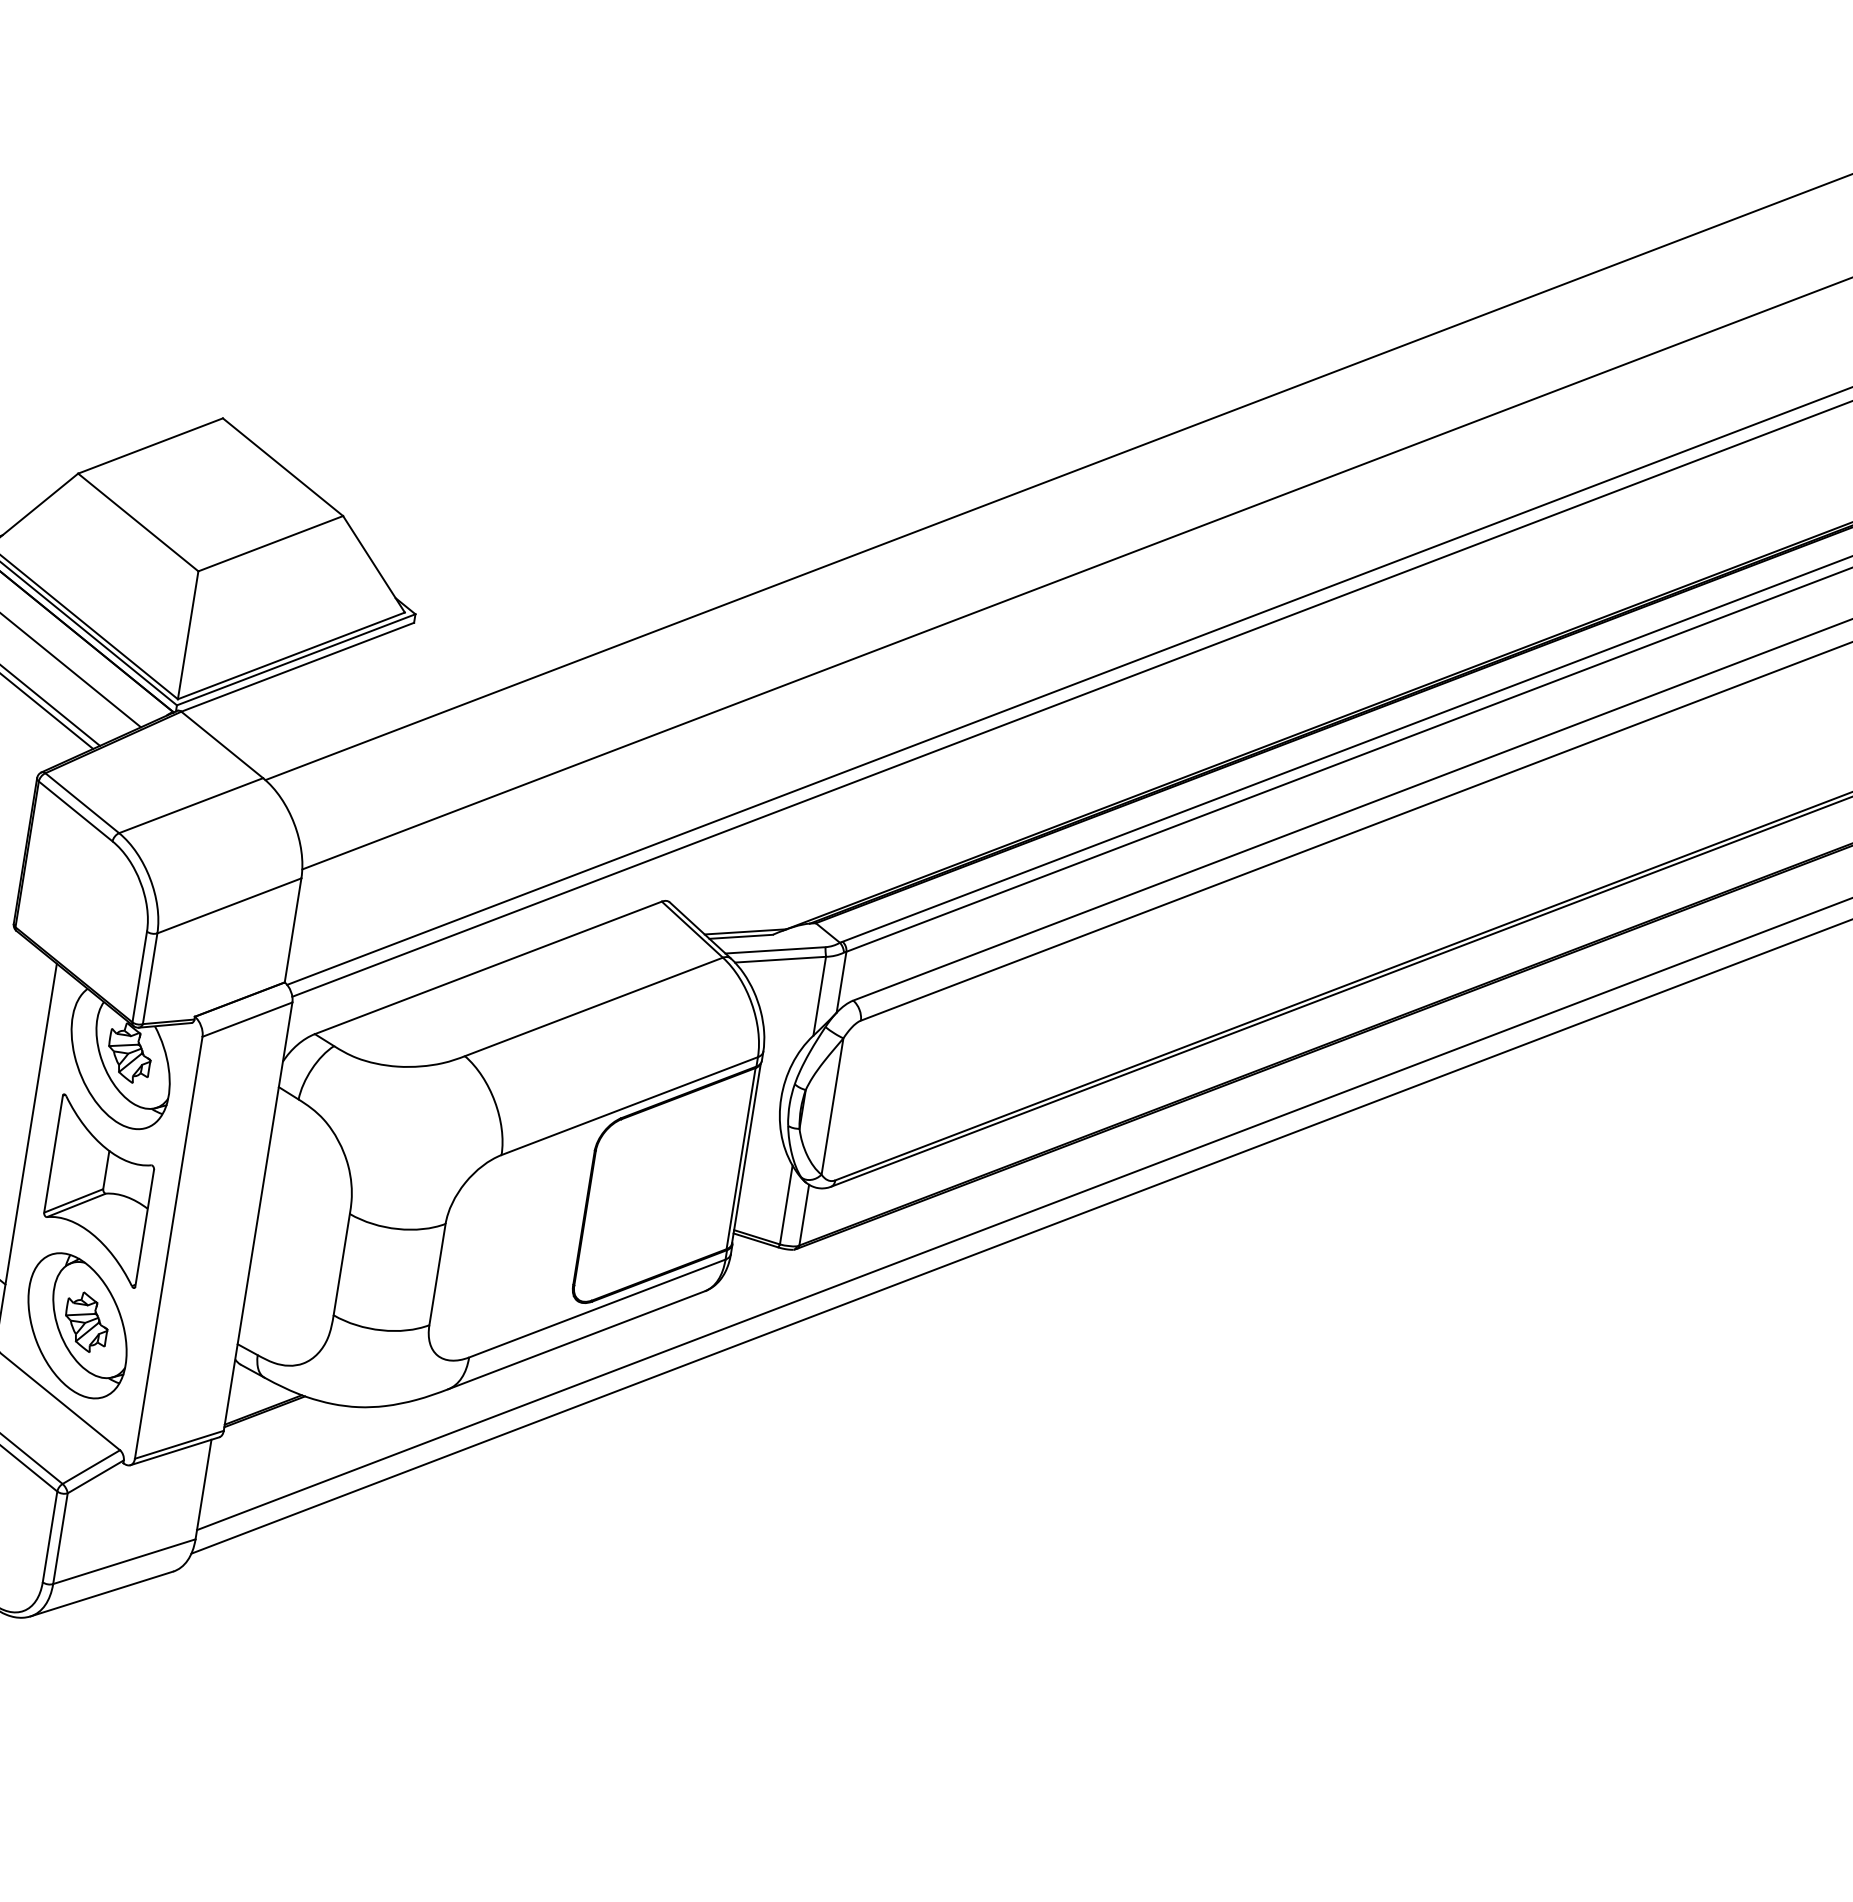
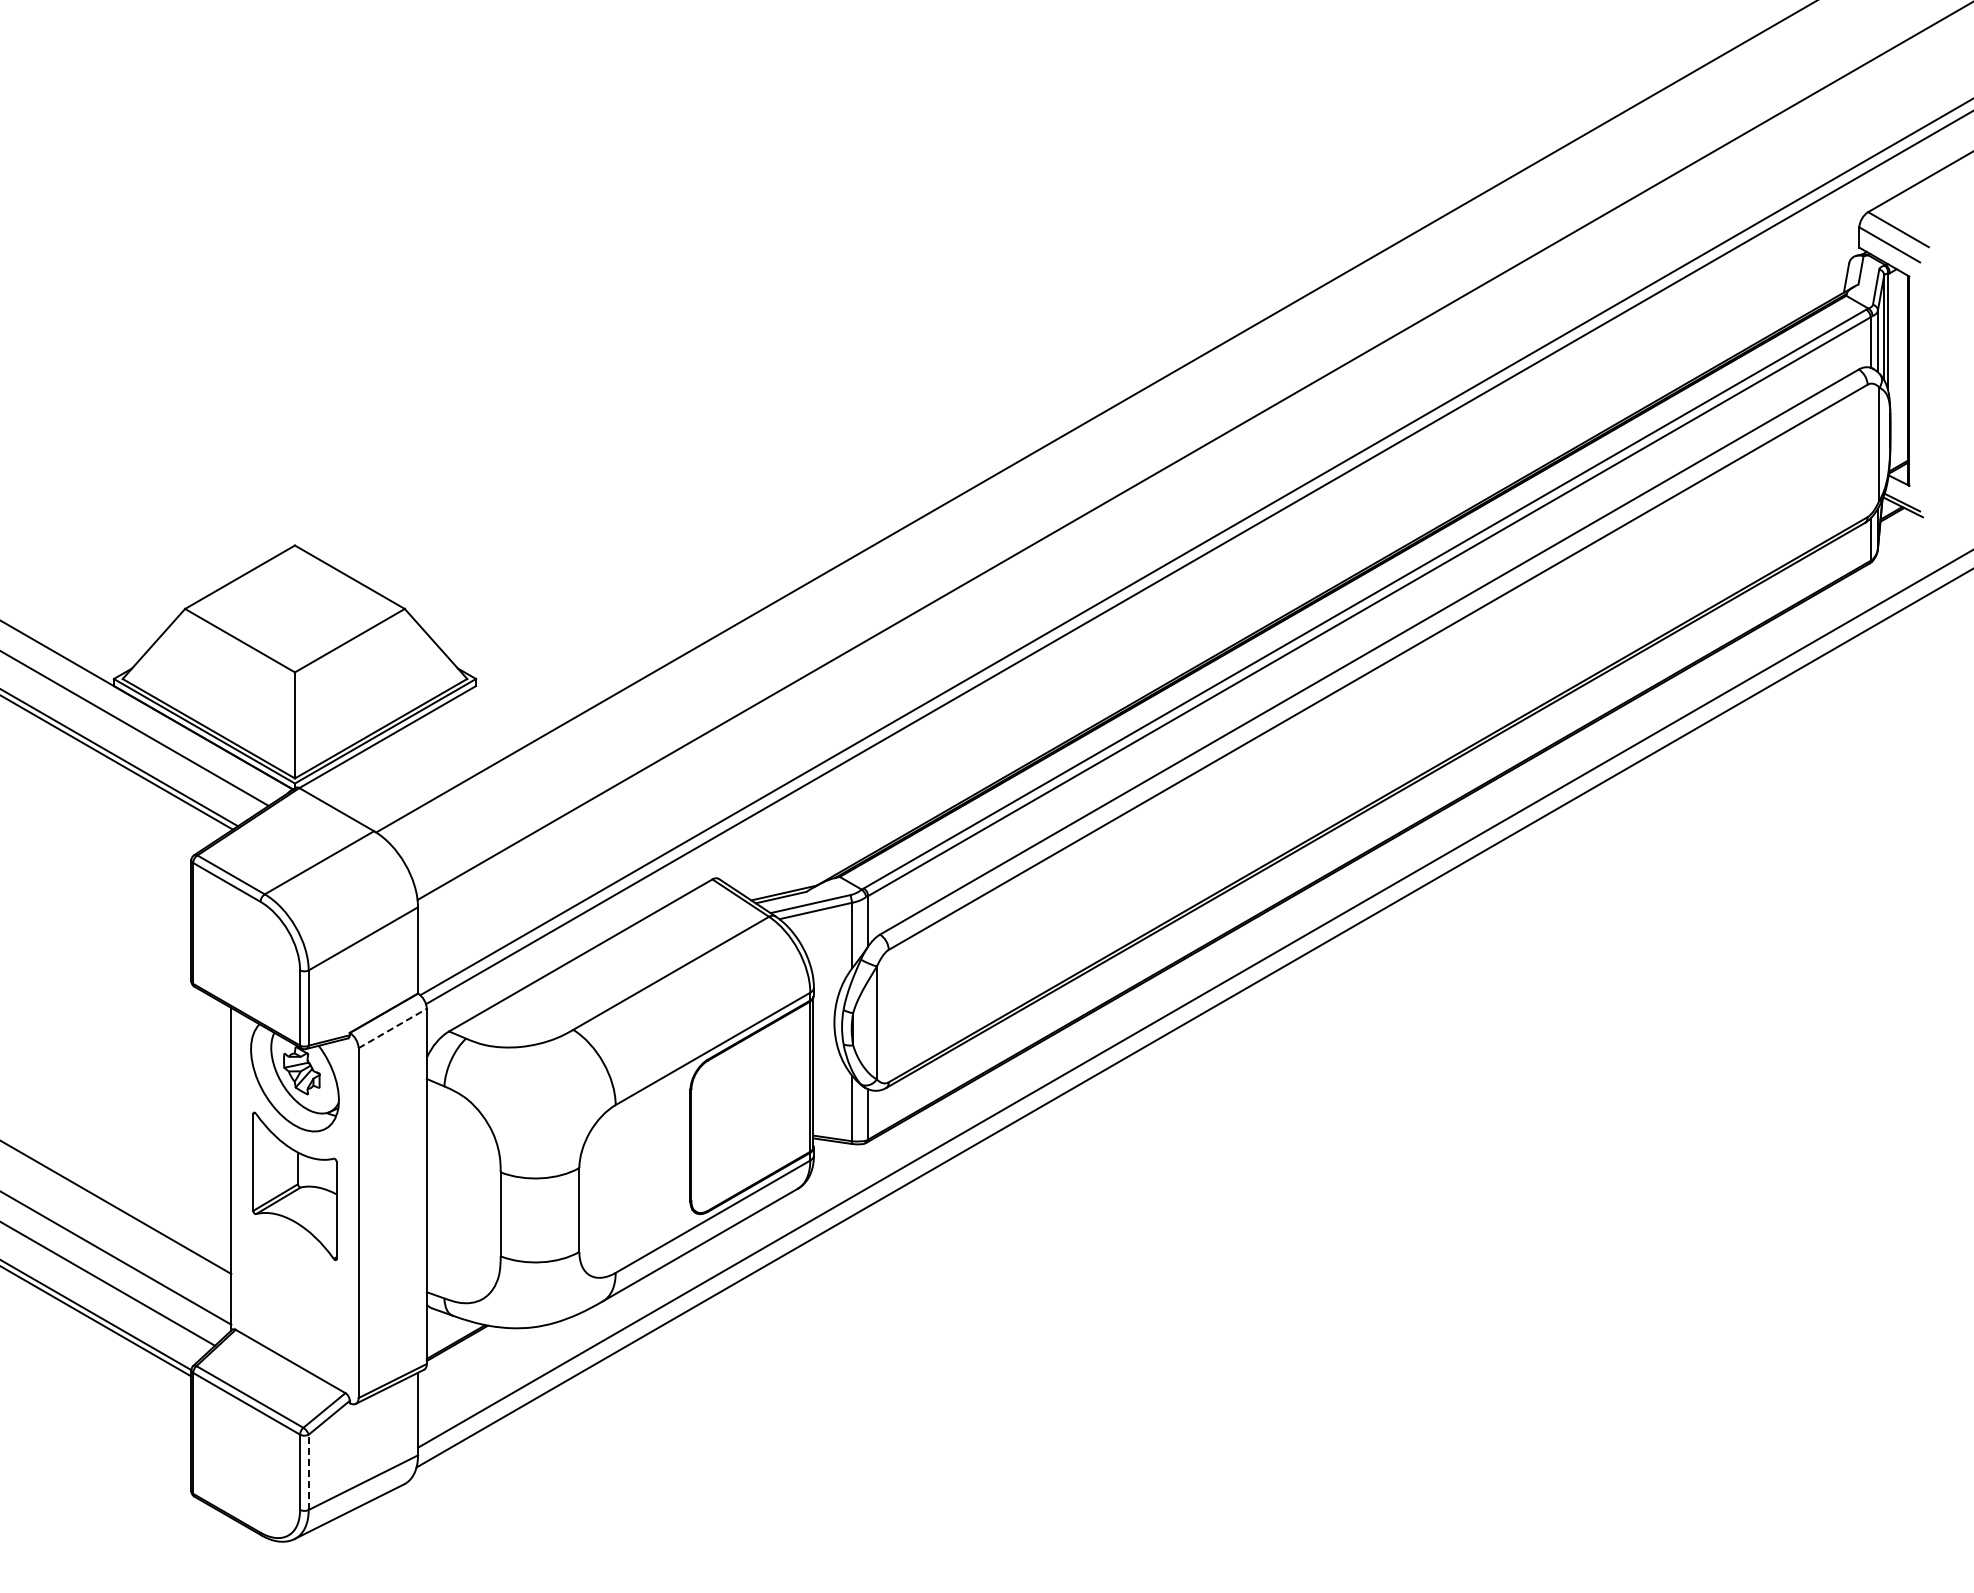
line: (248, 1019) -> (393, 1028), solid -> dashed
part: (77, 1325) -> (294, 1297), removed
line: (60, 1538) -> (308, 1472), solid -> dashed

